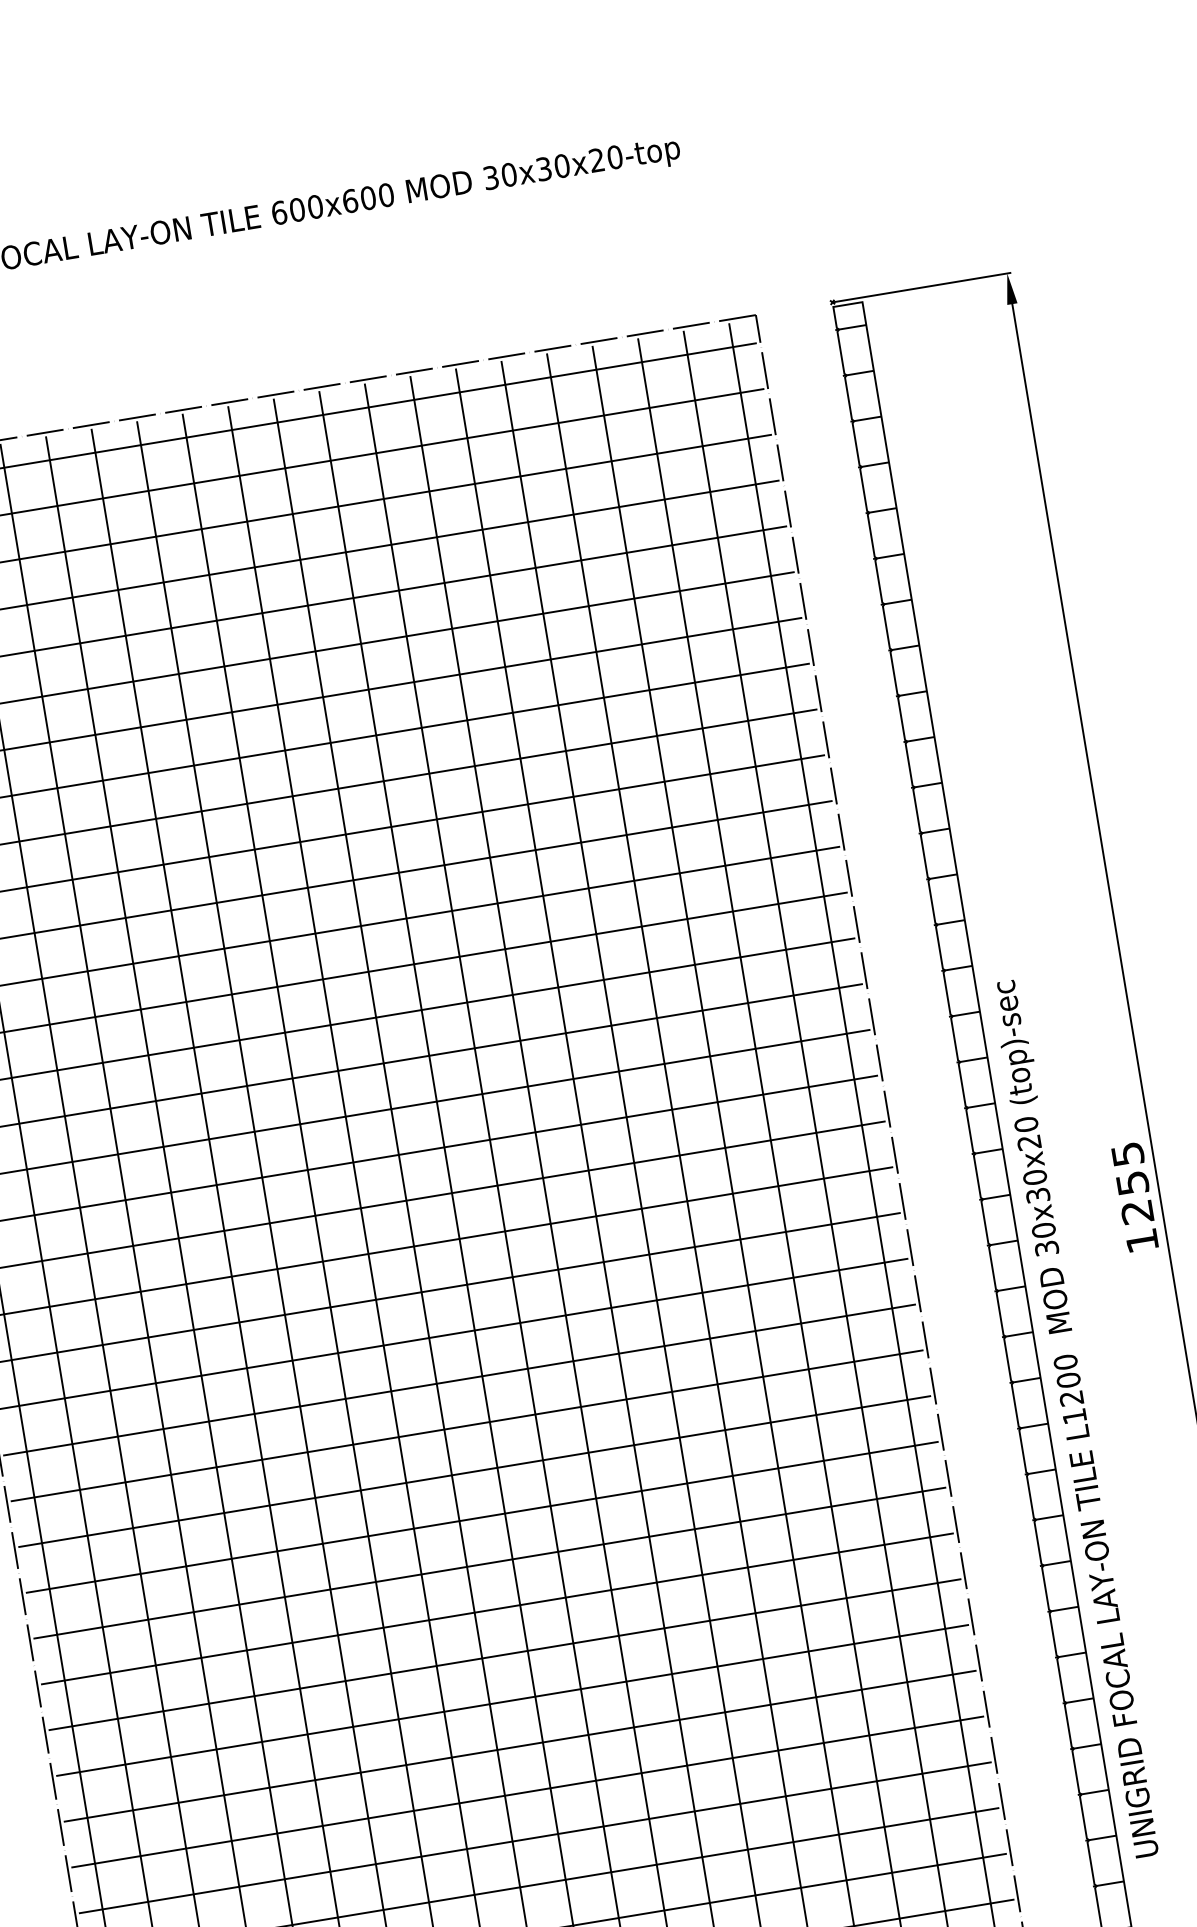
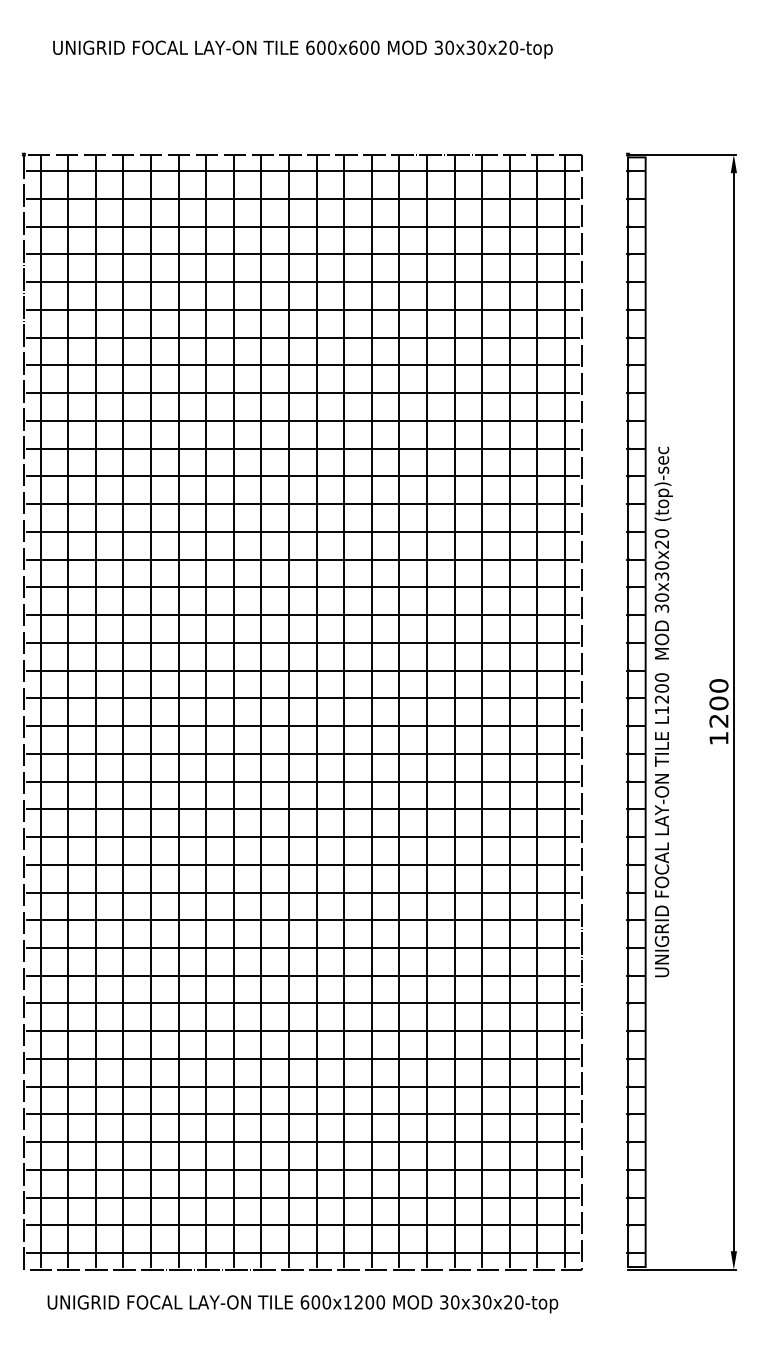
text: (1129, 1168) -> (718, 694), 1255 -> 1200
text: (1077, 1417) -> (663, 711), moved

